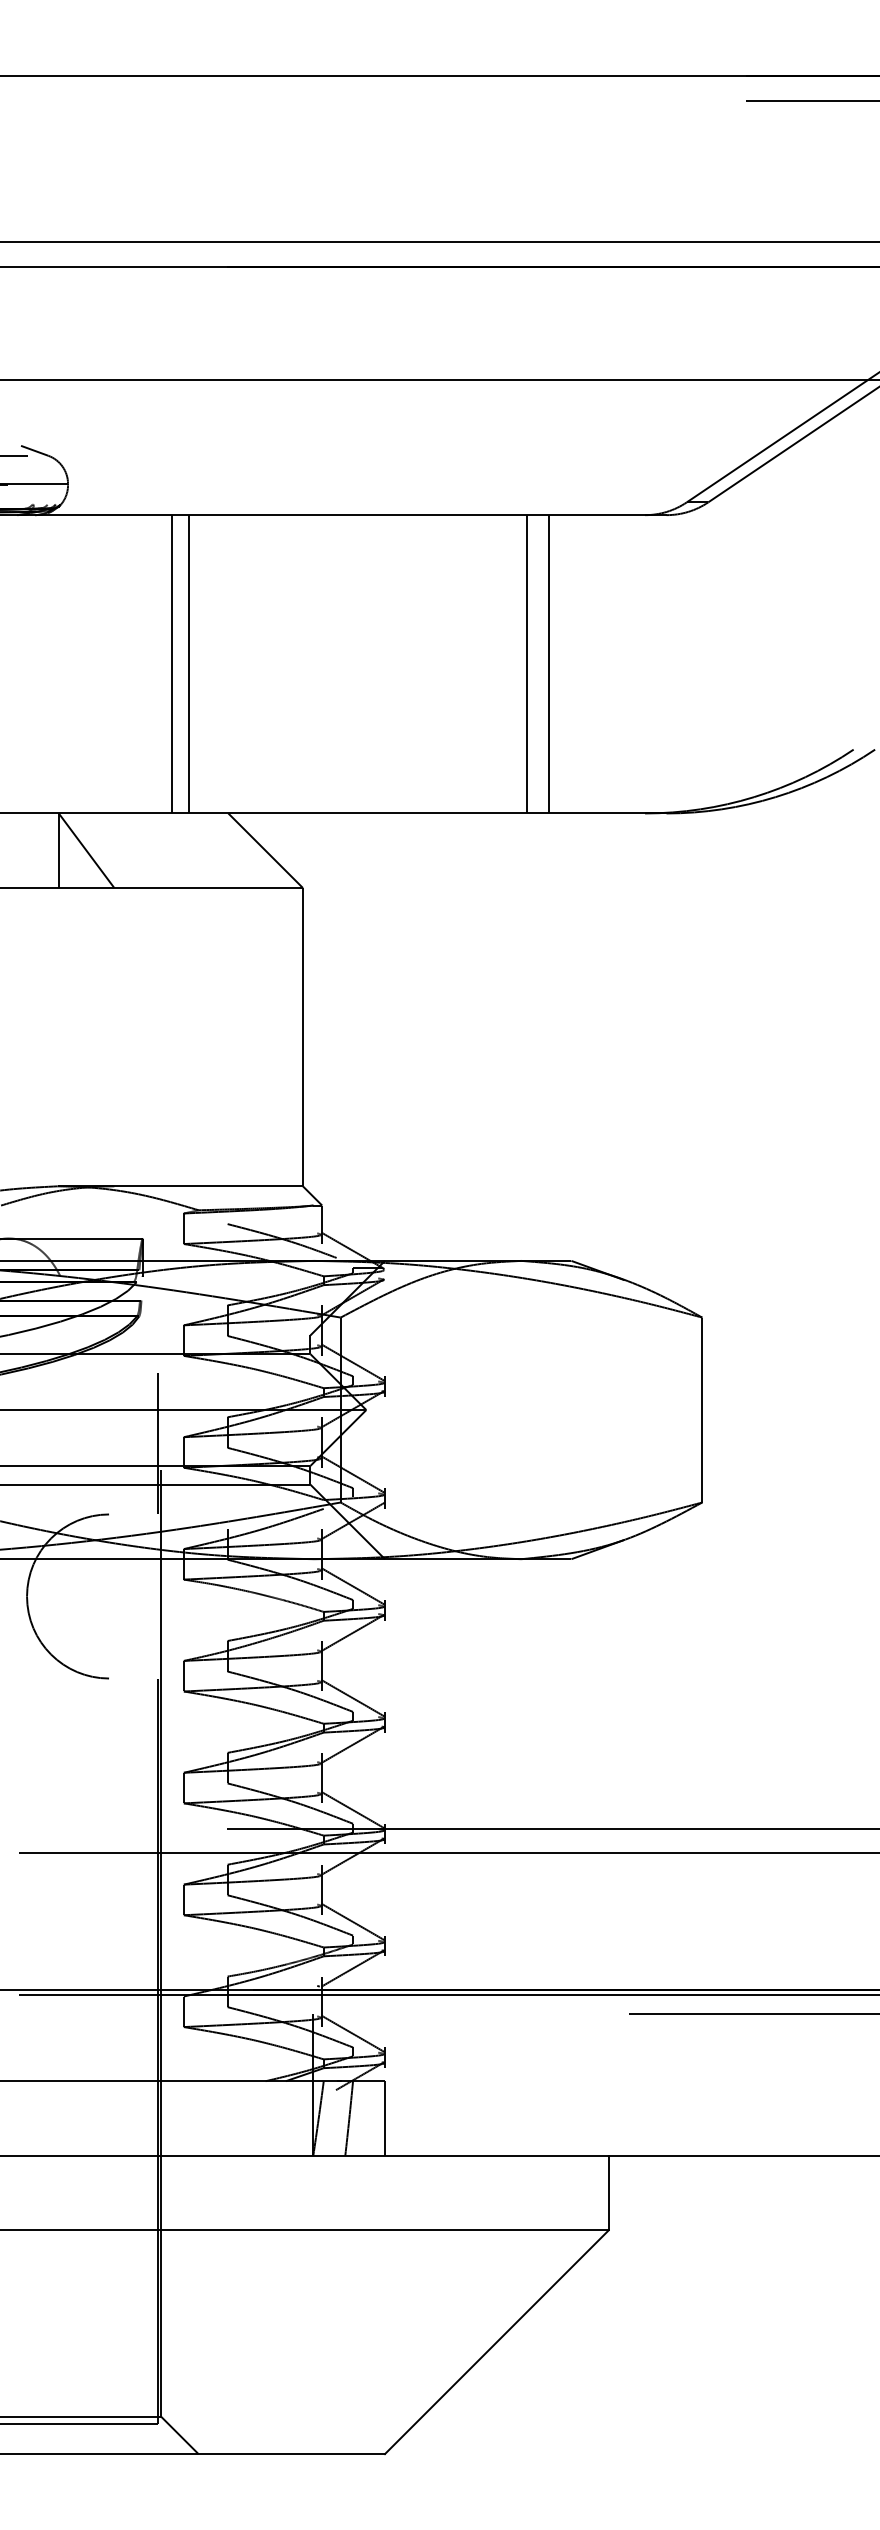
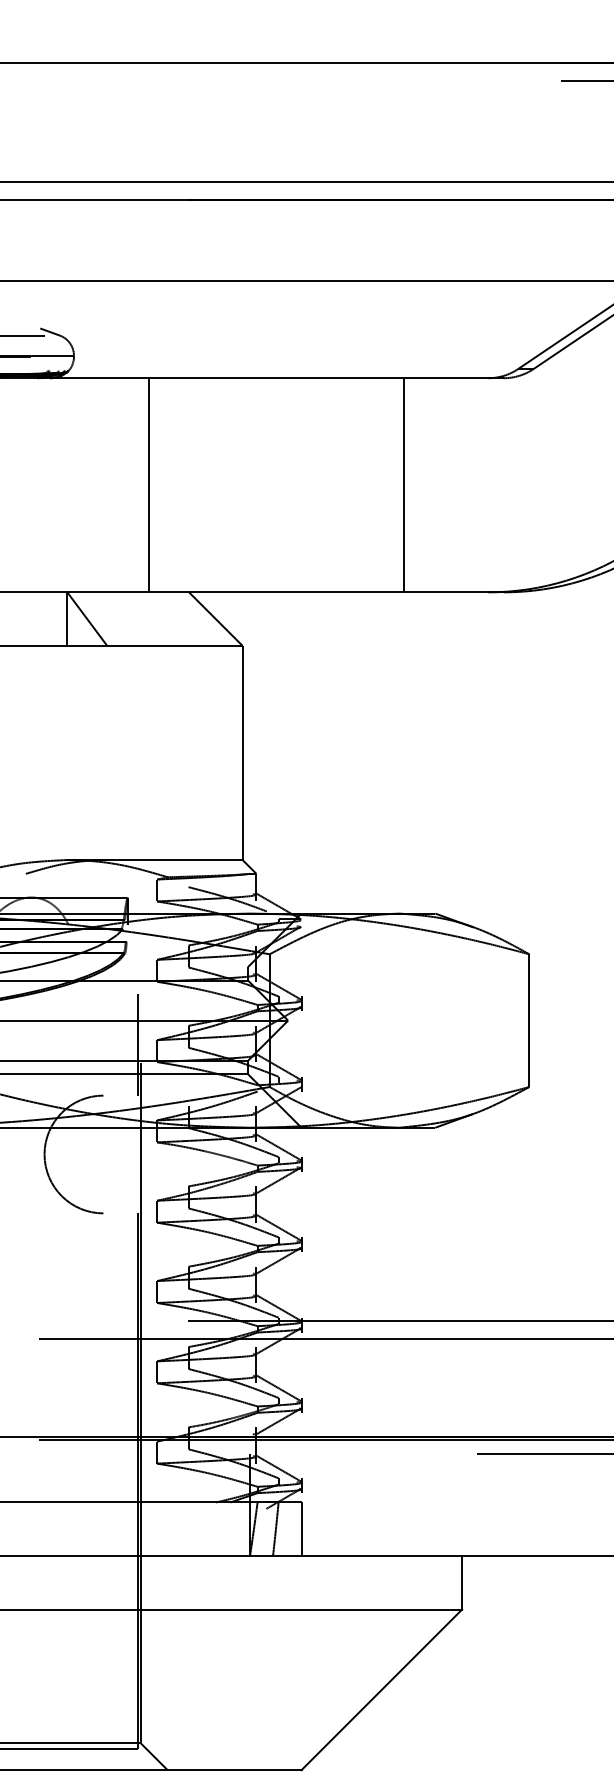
line: (188, 664) -> (160, 485), removed
line: (548, 664) -> (418, 485), removed

